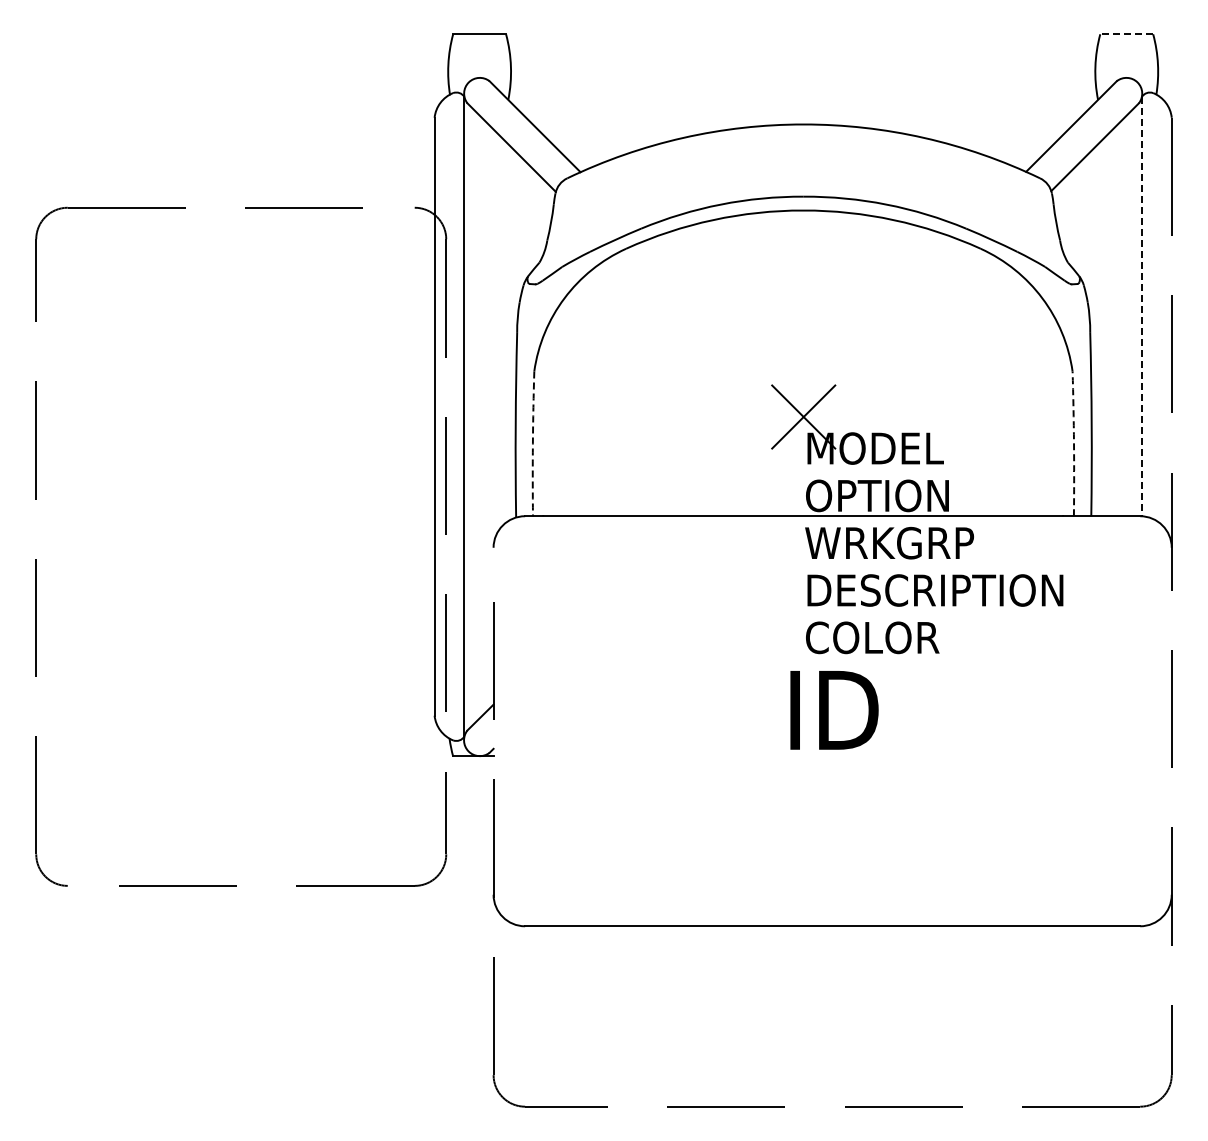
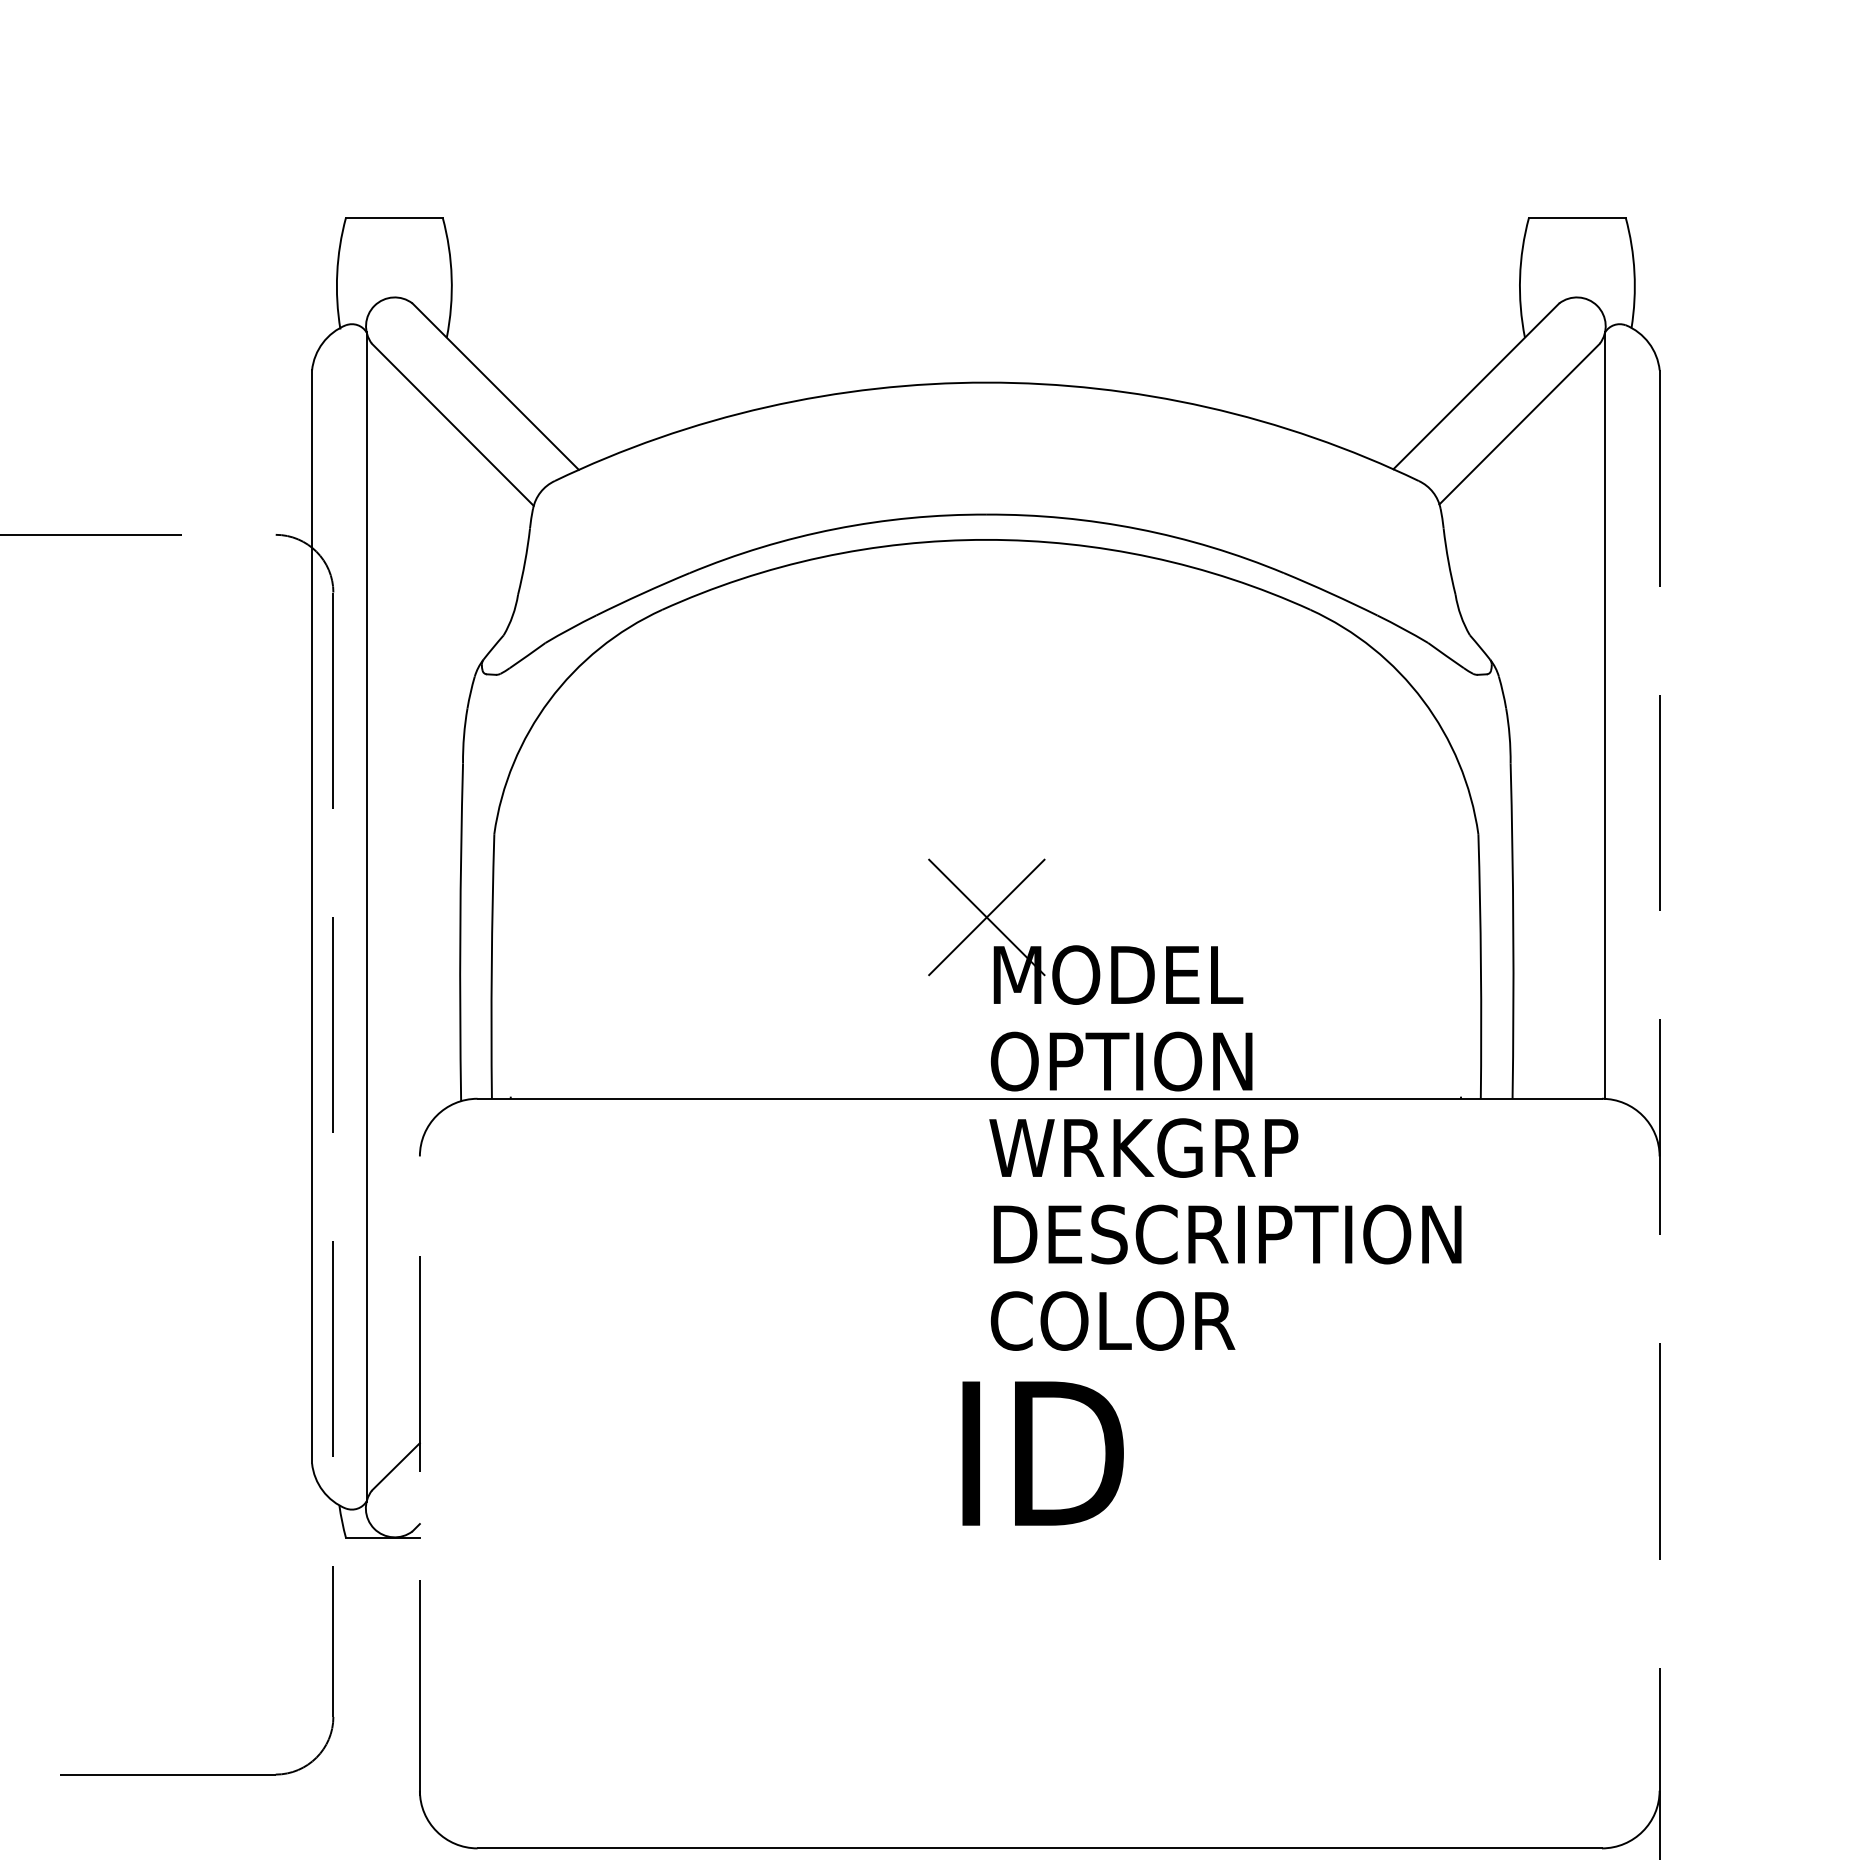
line: (1126, 34) -> (1576, 218), dashed -> solid
line: (1141, 306) -> (1604, 715), dashed -> solid
arc: (532, 443) -> (491, 965), dashed -> solid
arc: (1074, 443) -> (1481, 965), dashed -> solid

